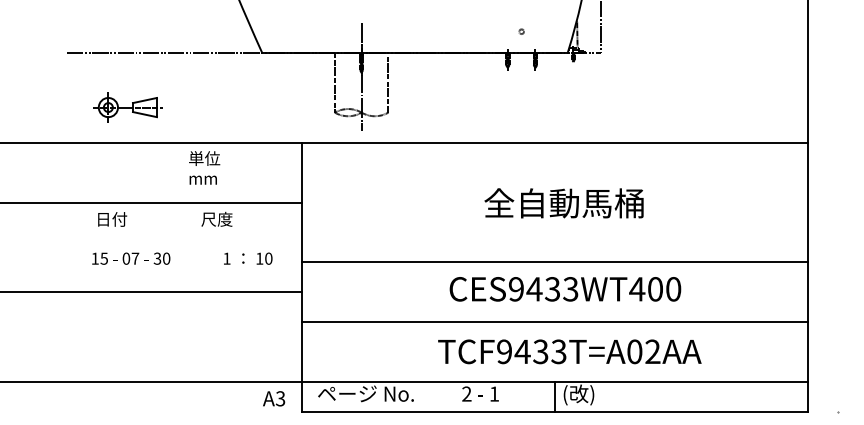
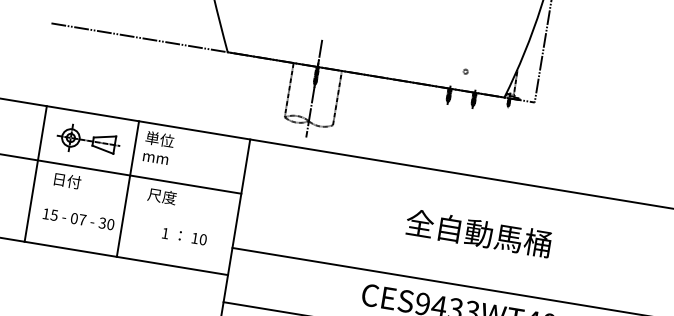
part: (127, 107) -> (88, 140), moved
line: (76, 217) -> (35, 173), added
line: (178, 217) -> (127, 189), added

